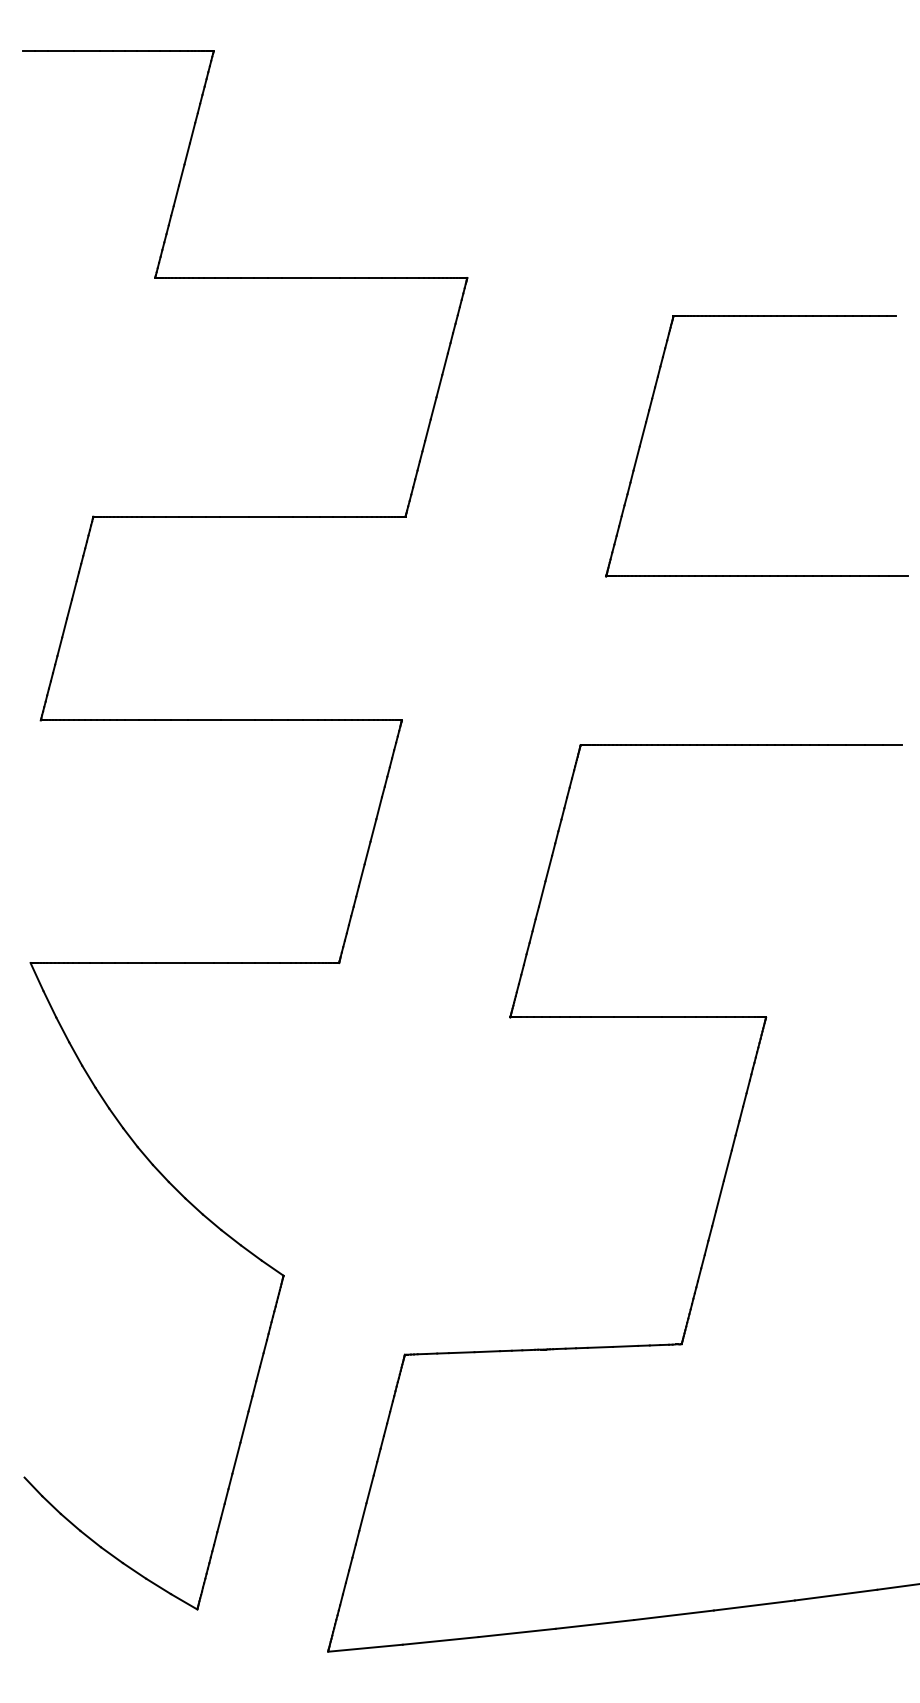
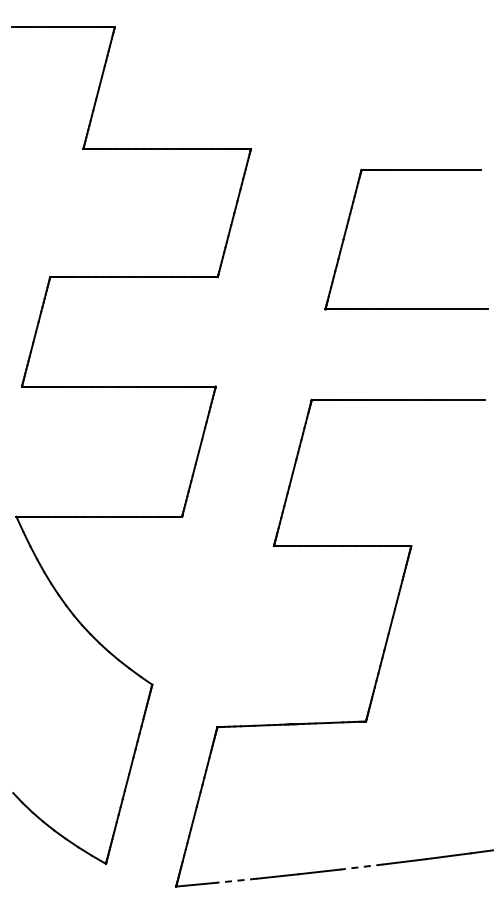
line: (673, 1616) -> (361, 867), solid -> dashed
line: (440, 1640) -> (236, 880), solid -> dashed

